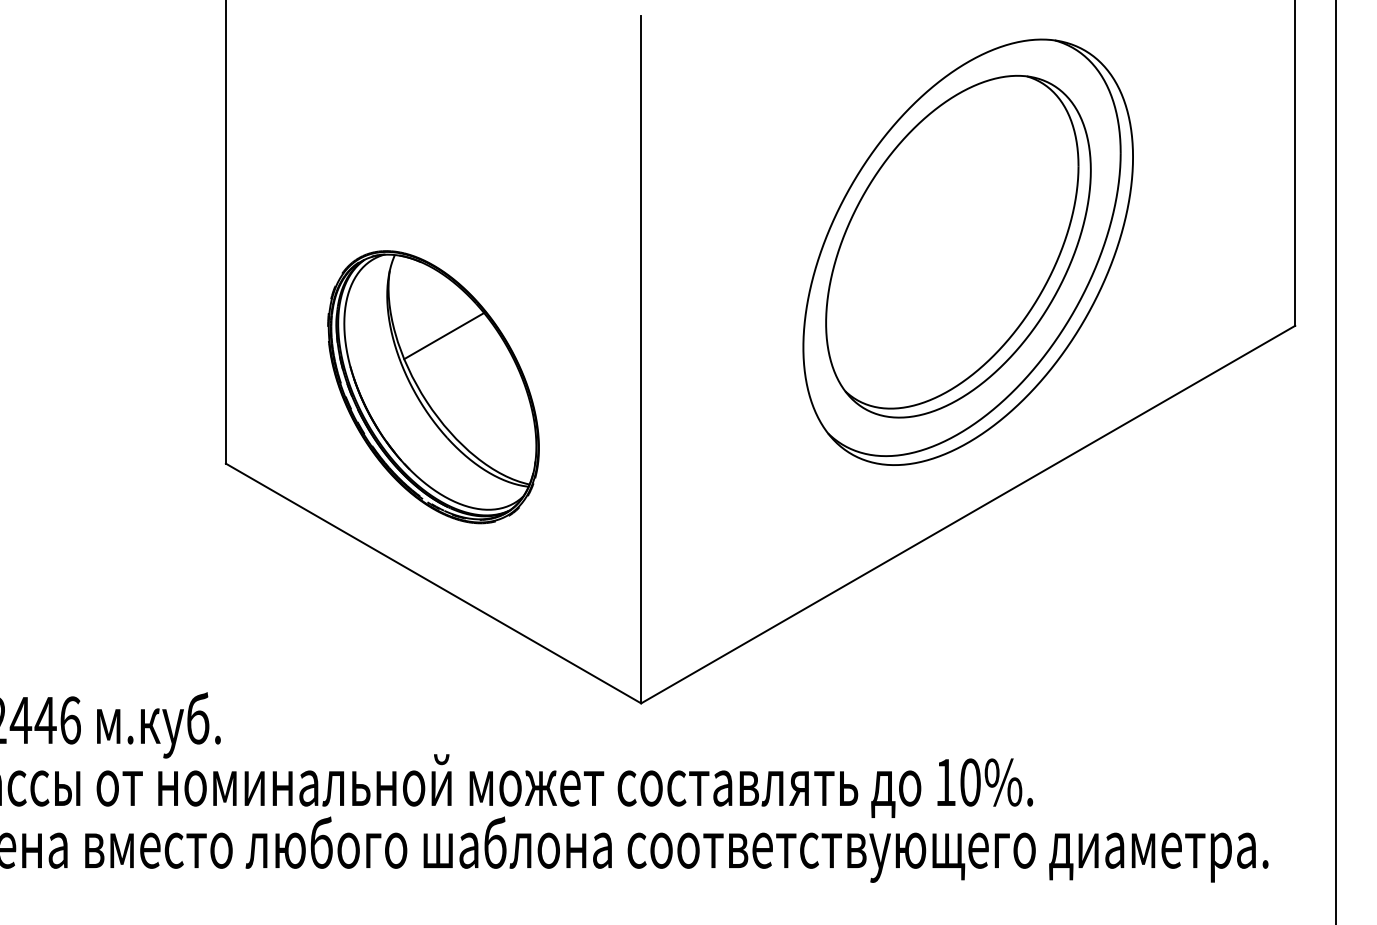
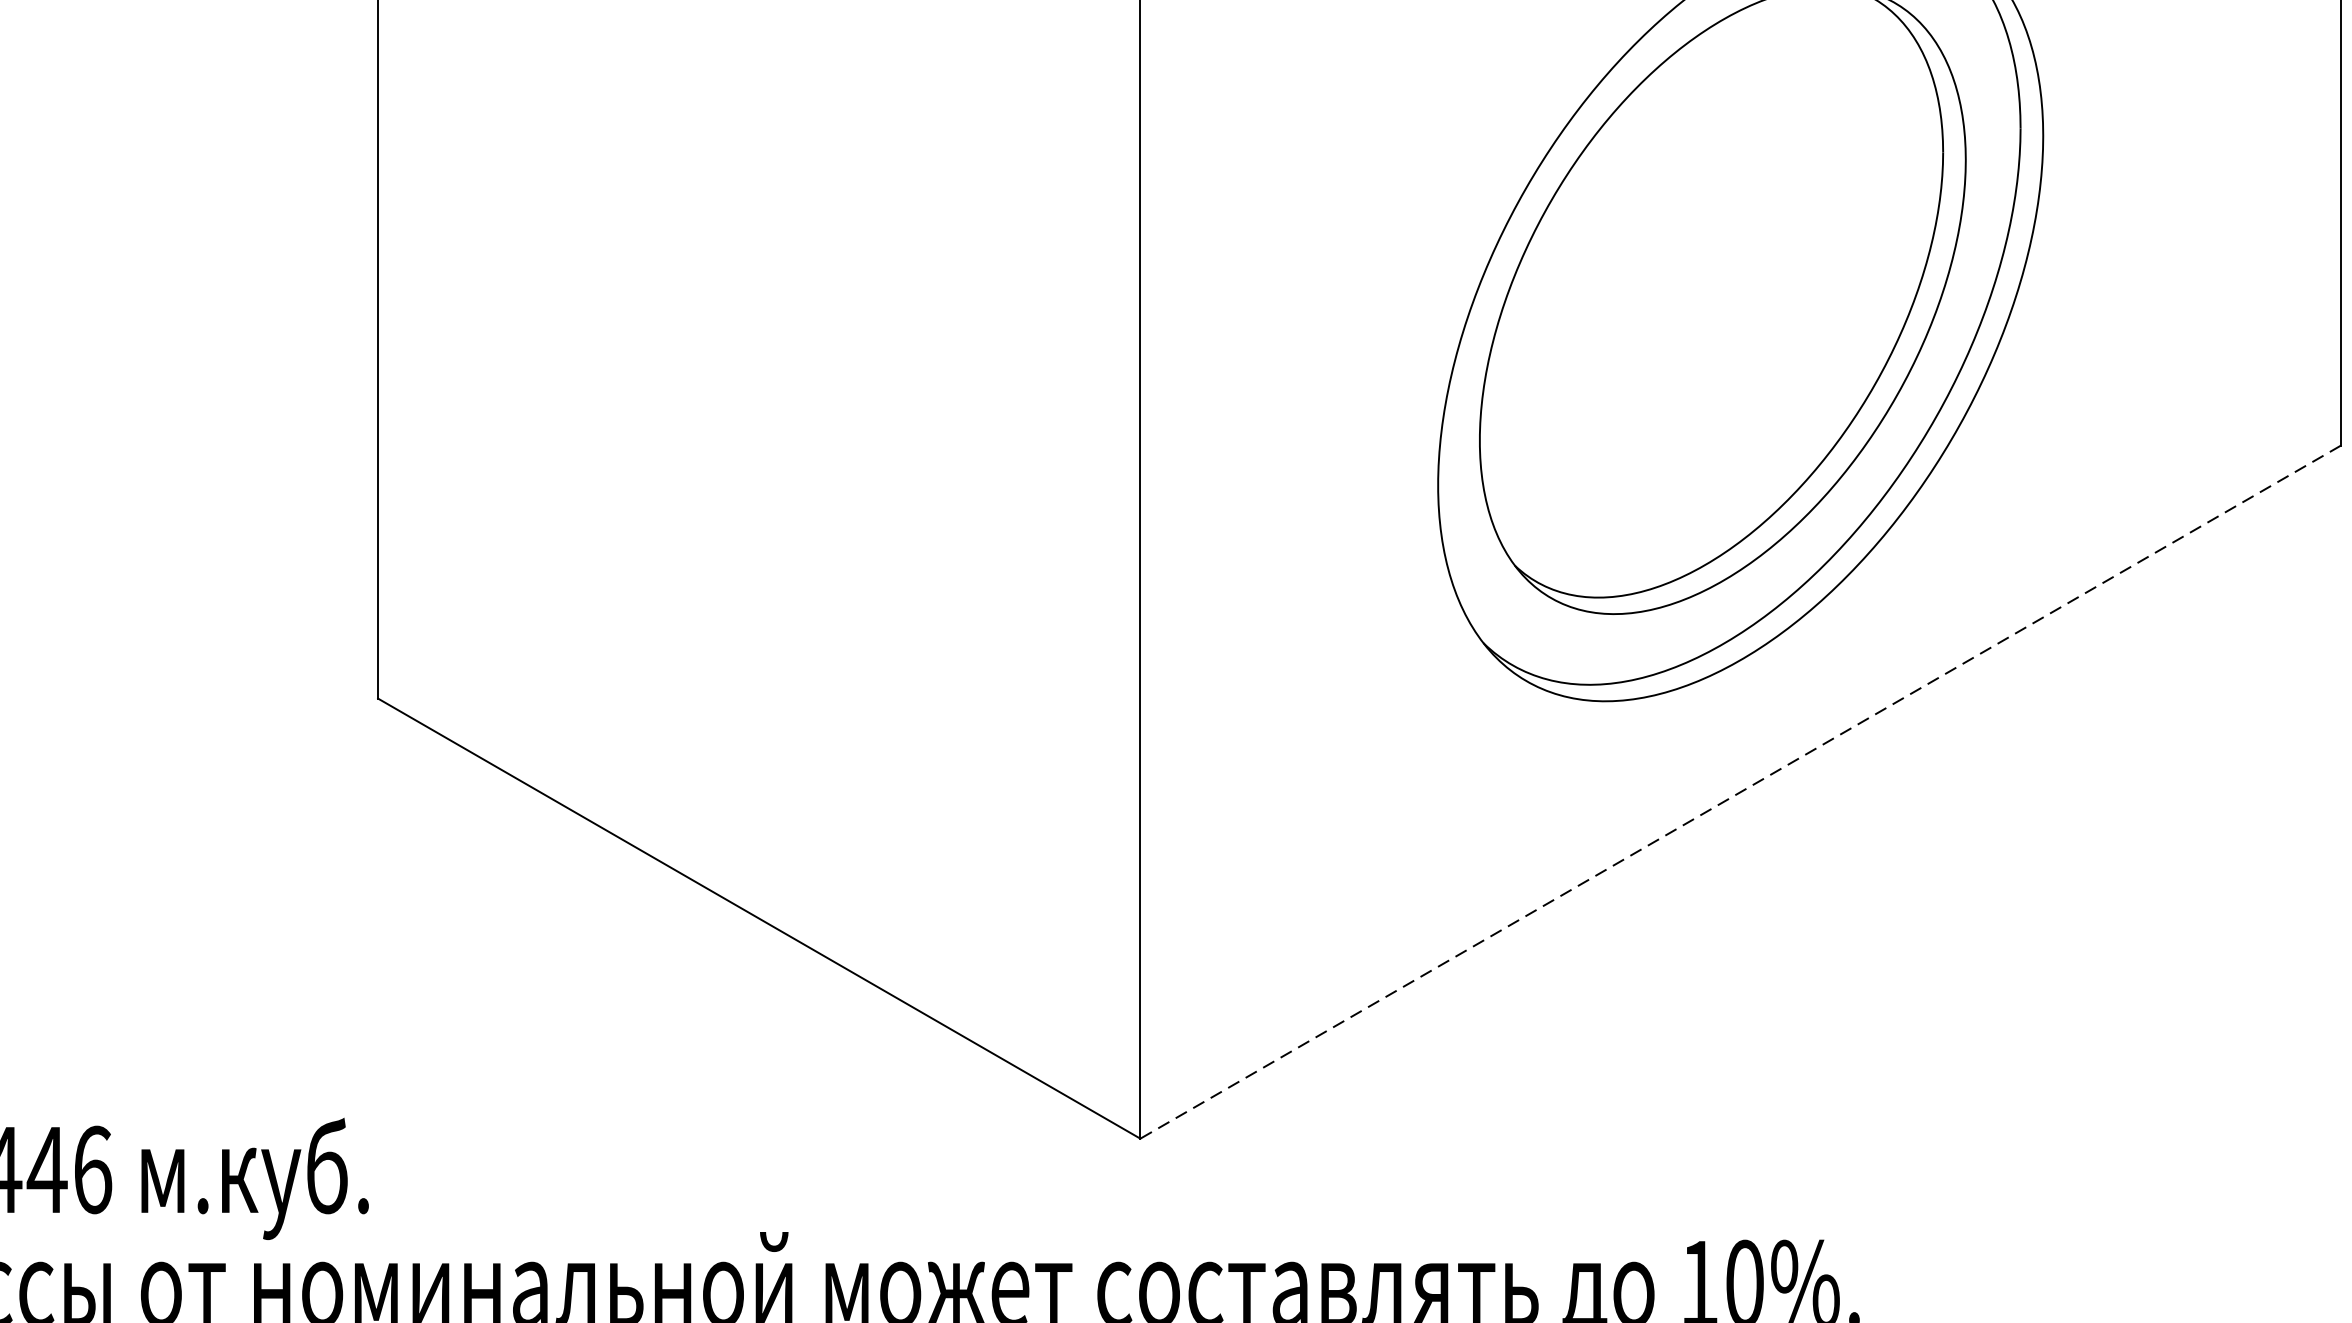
part: (433, 387) -> (759, 558), removed
line: (968, 514) -> (1741, 791), solid -> dashed

